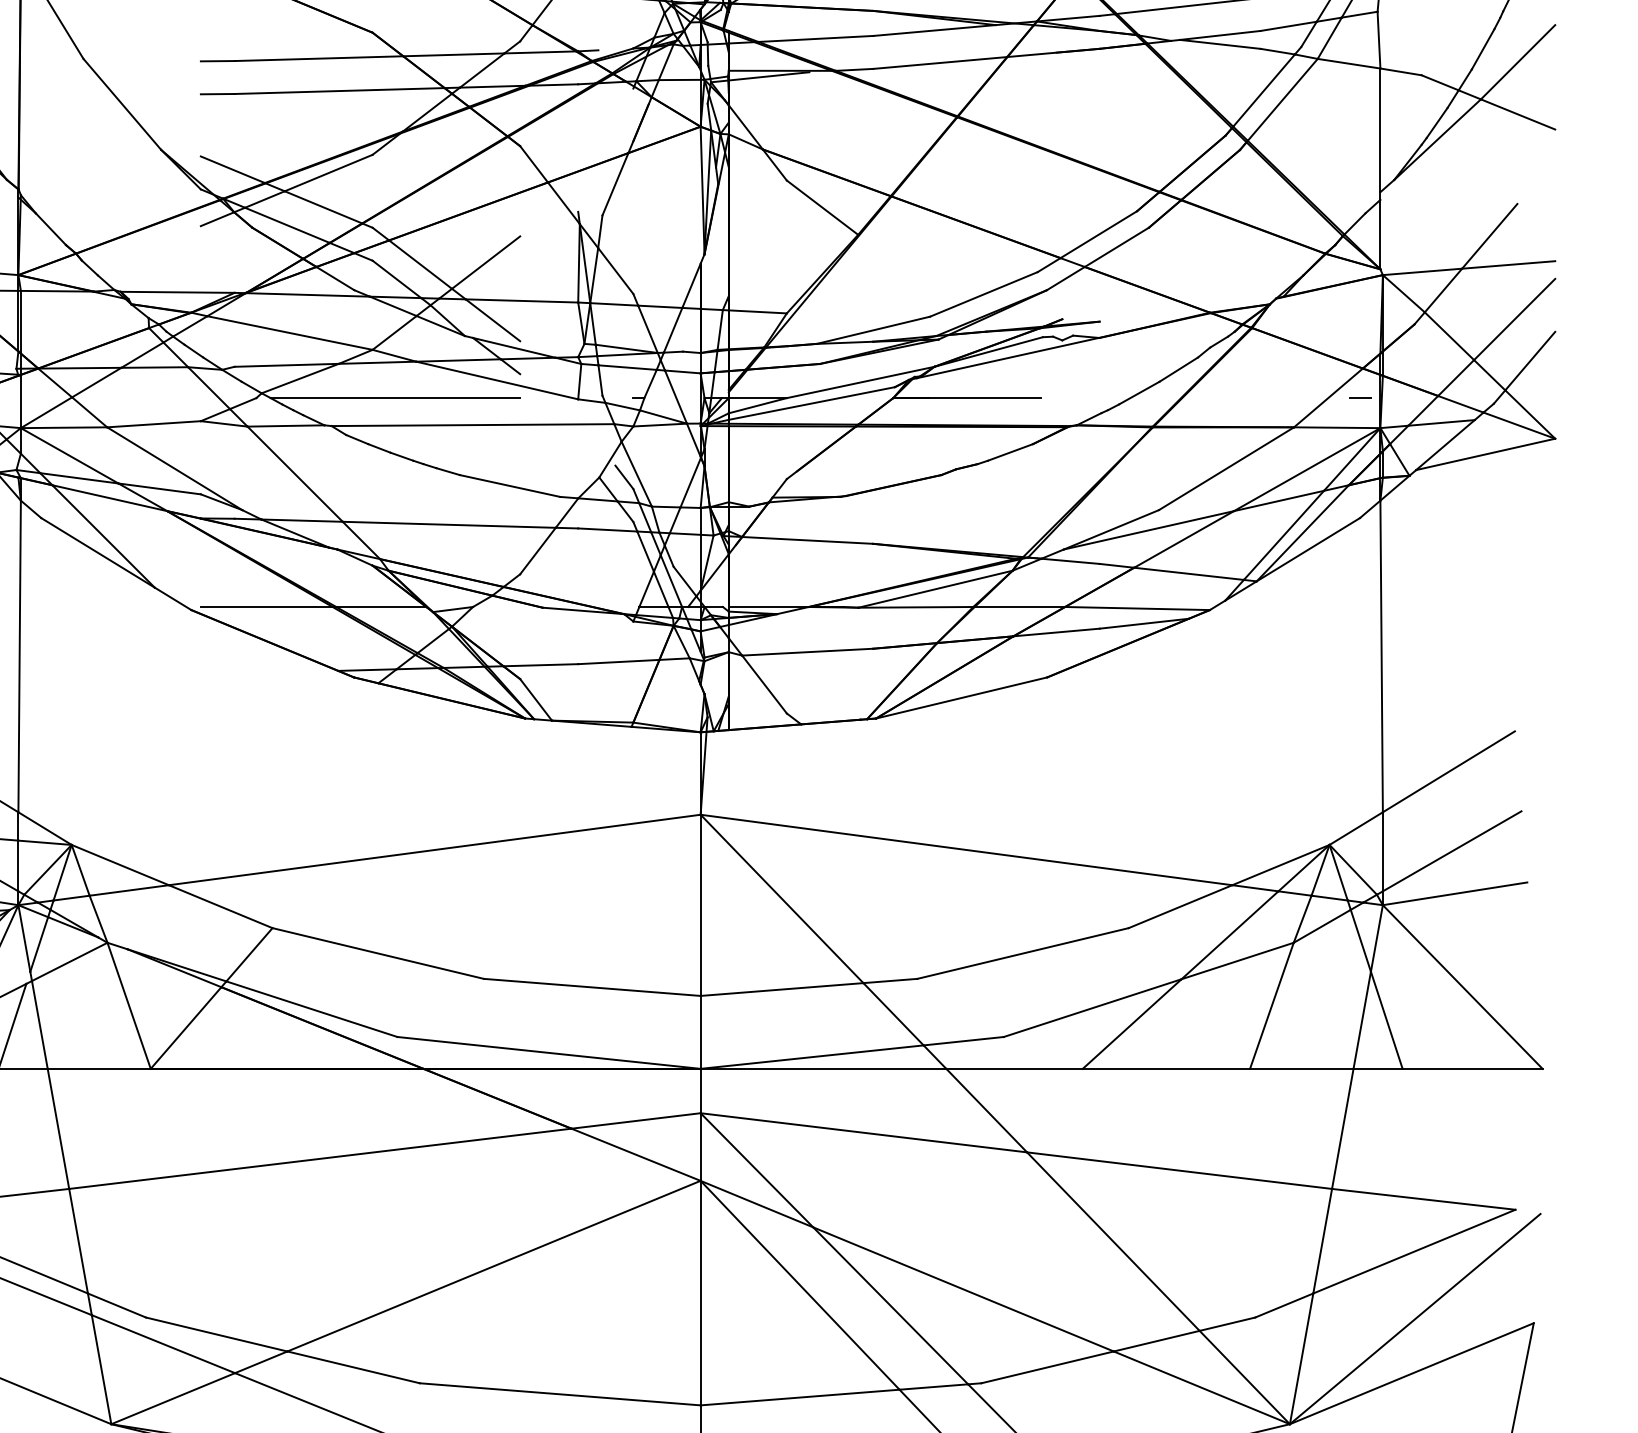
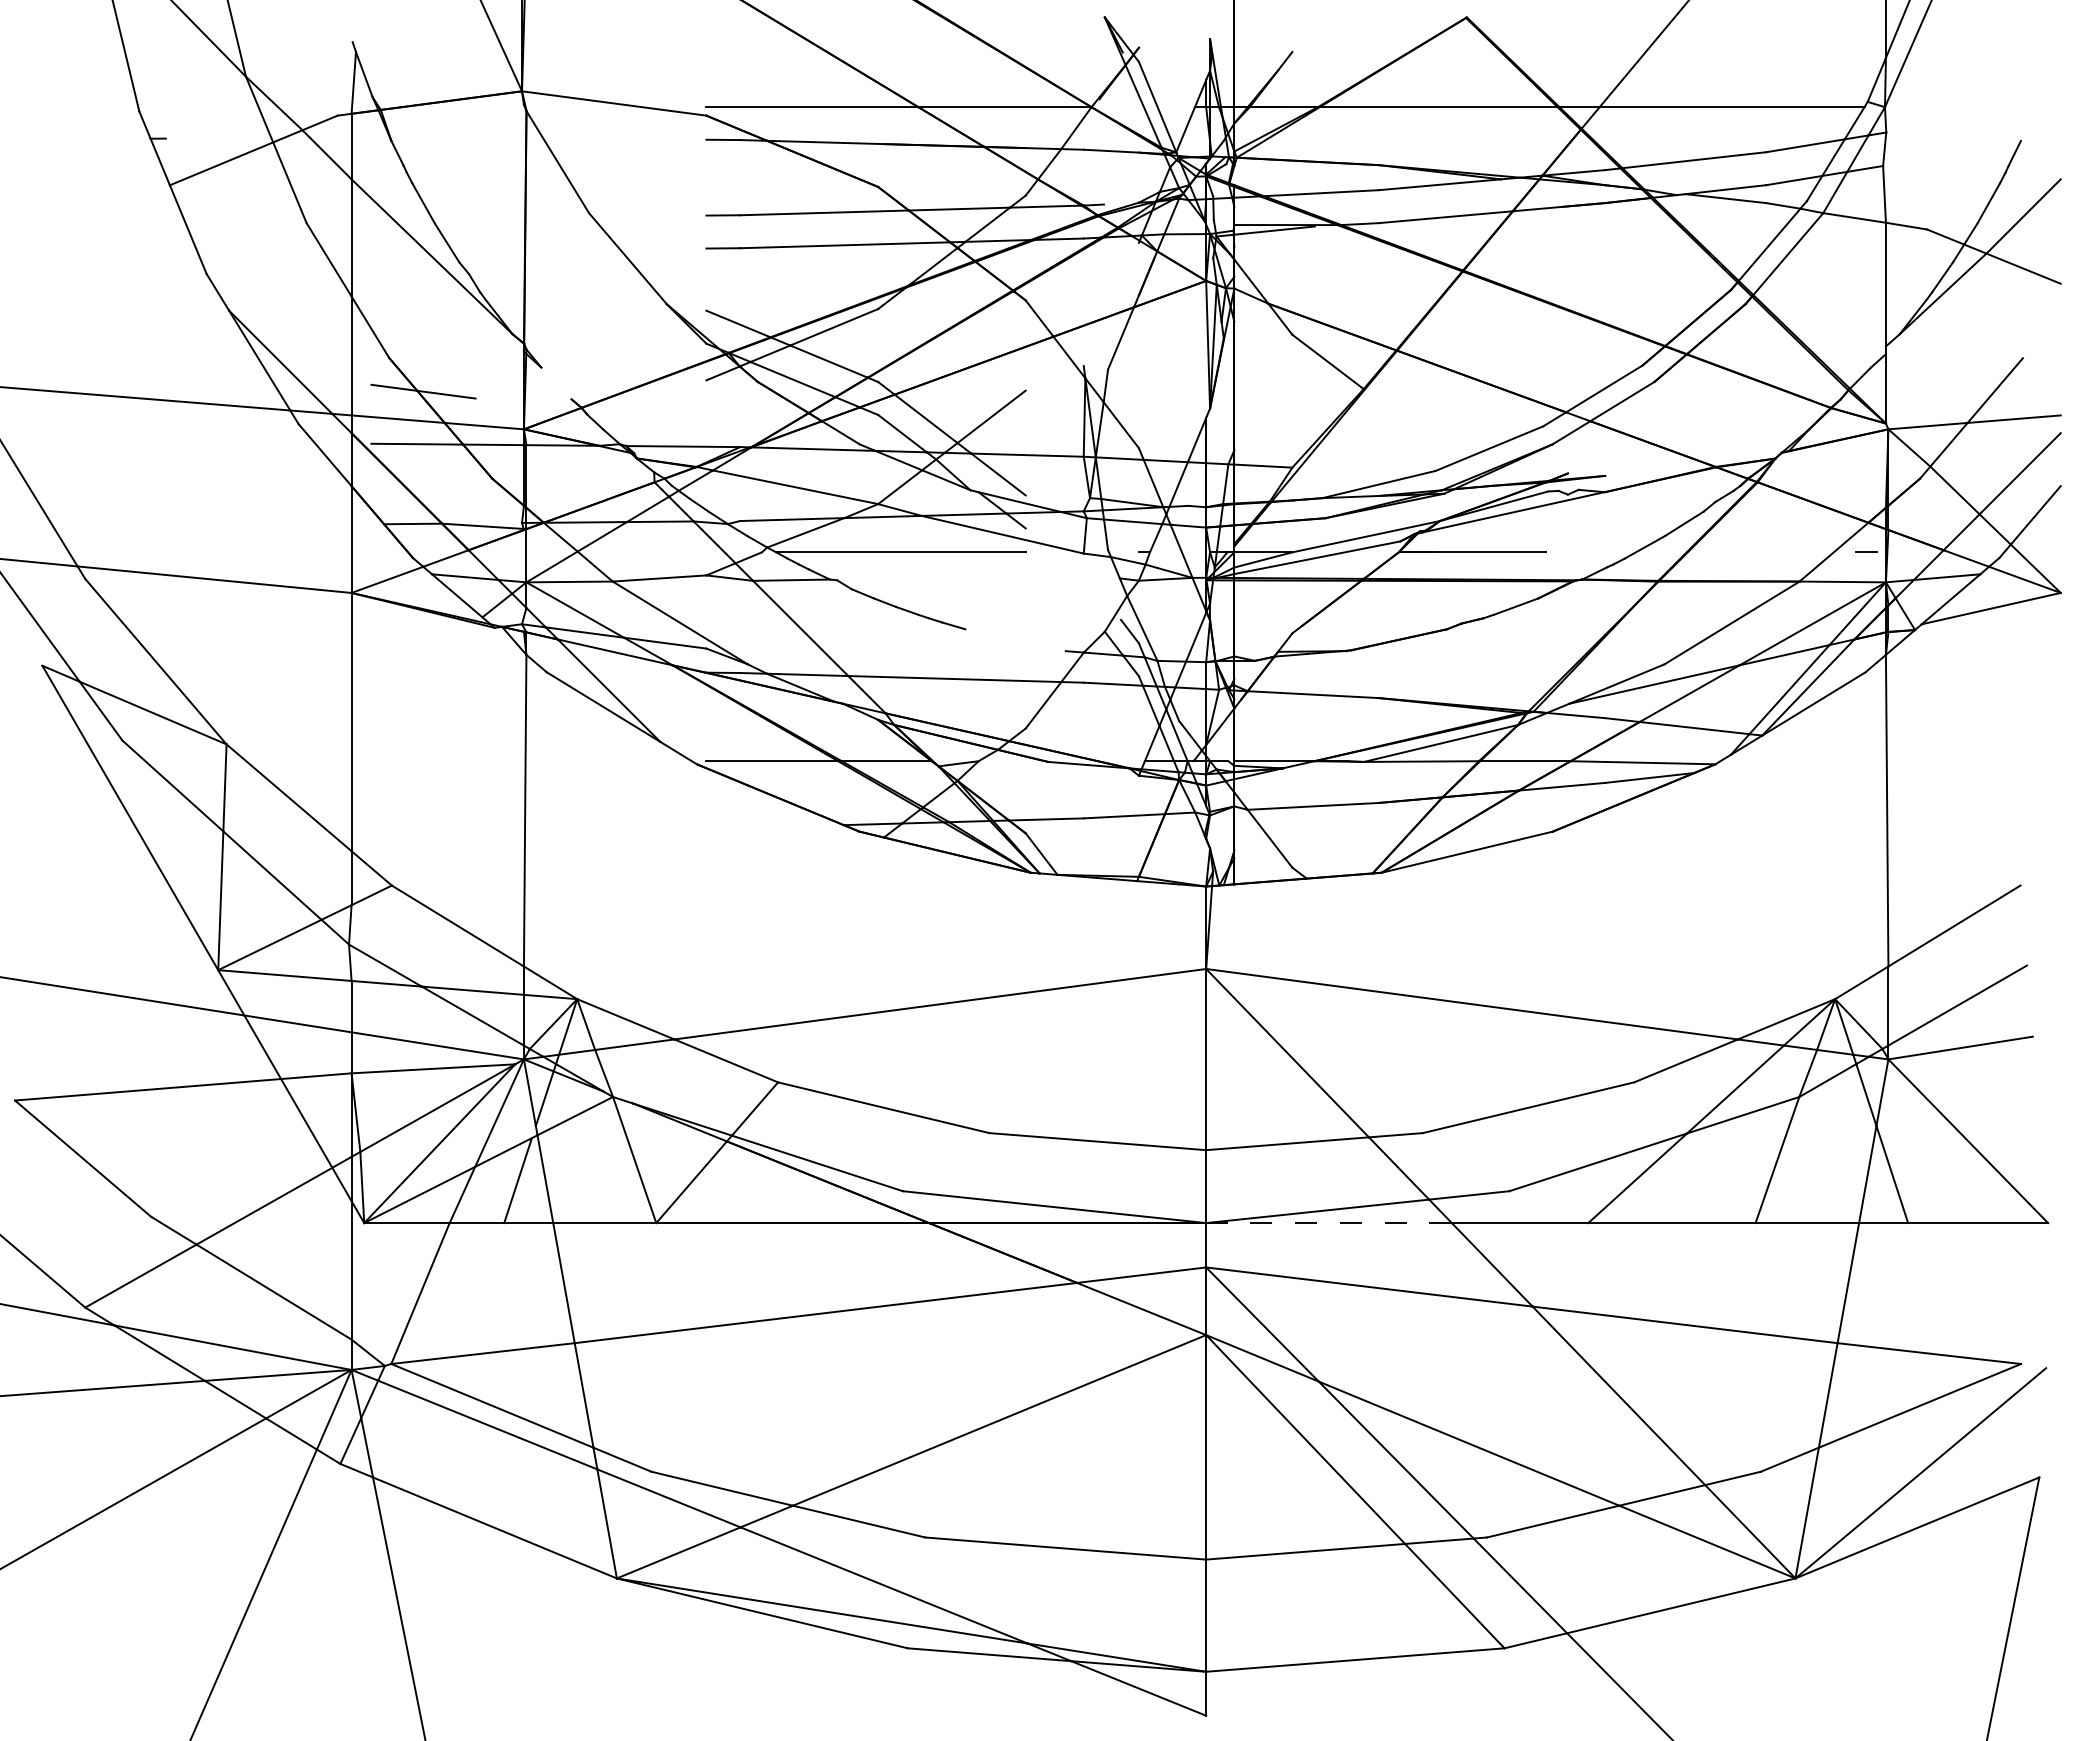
line: (50, 229) -> (556, 383), removed
line: (472, 425) -> (978, 579), removed
line: (509, 486) -> (1015, 640), removed
line: (823, 1069) -> (1329, 1223), solid -> dashed

